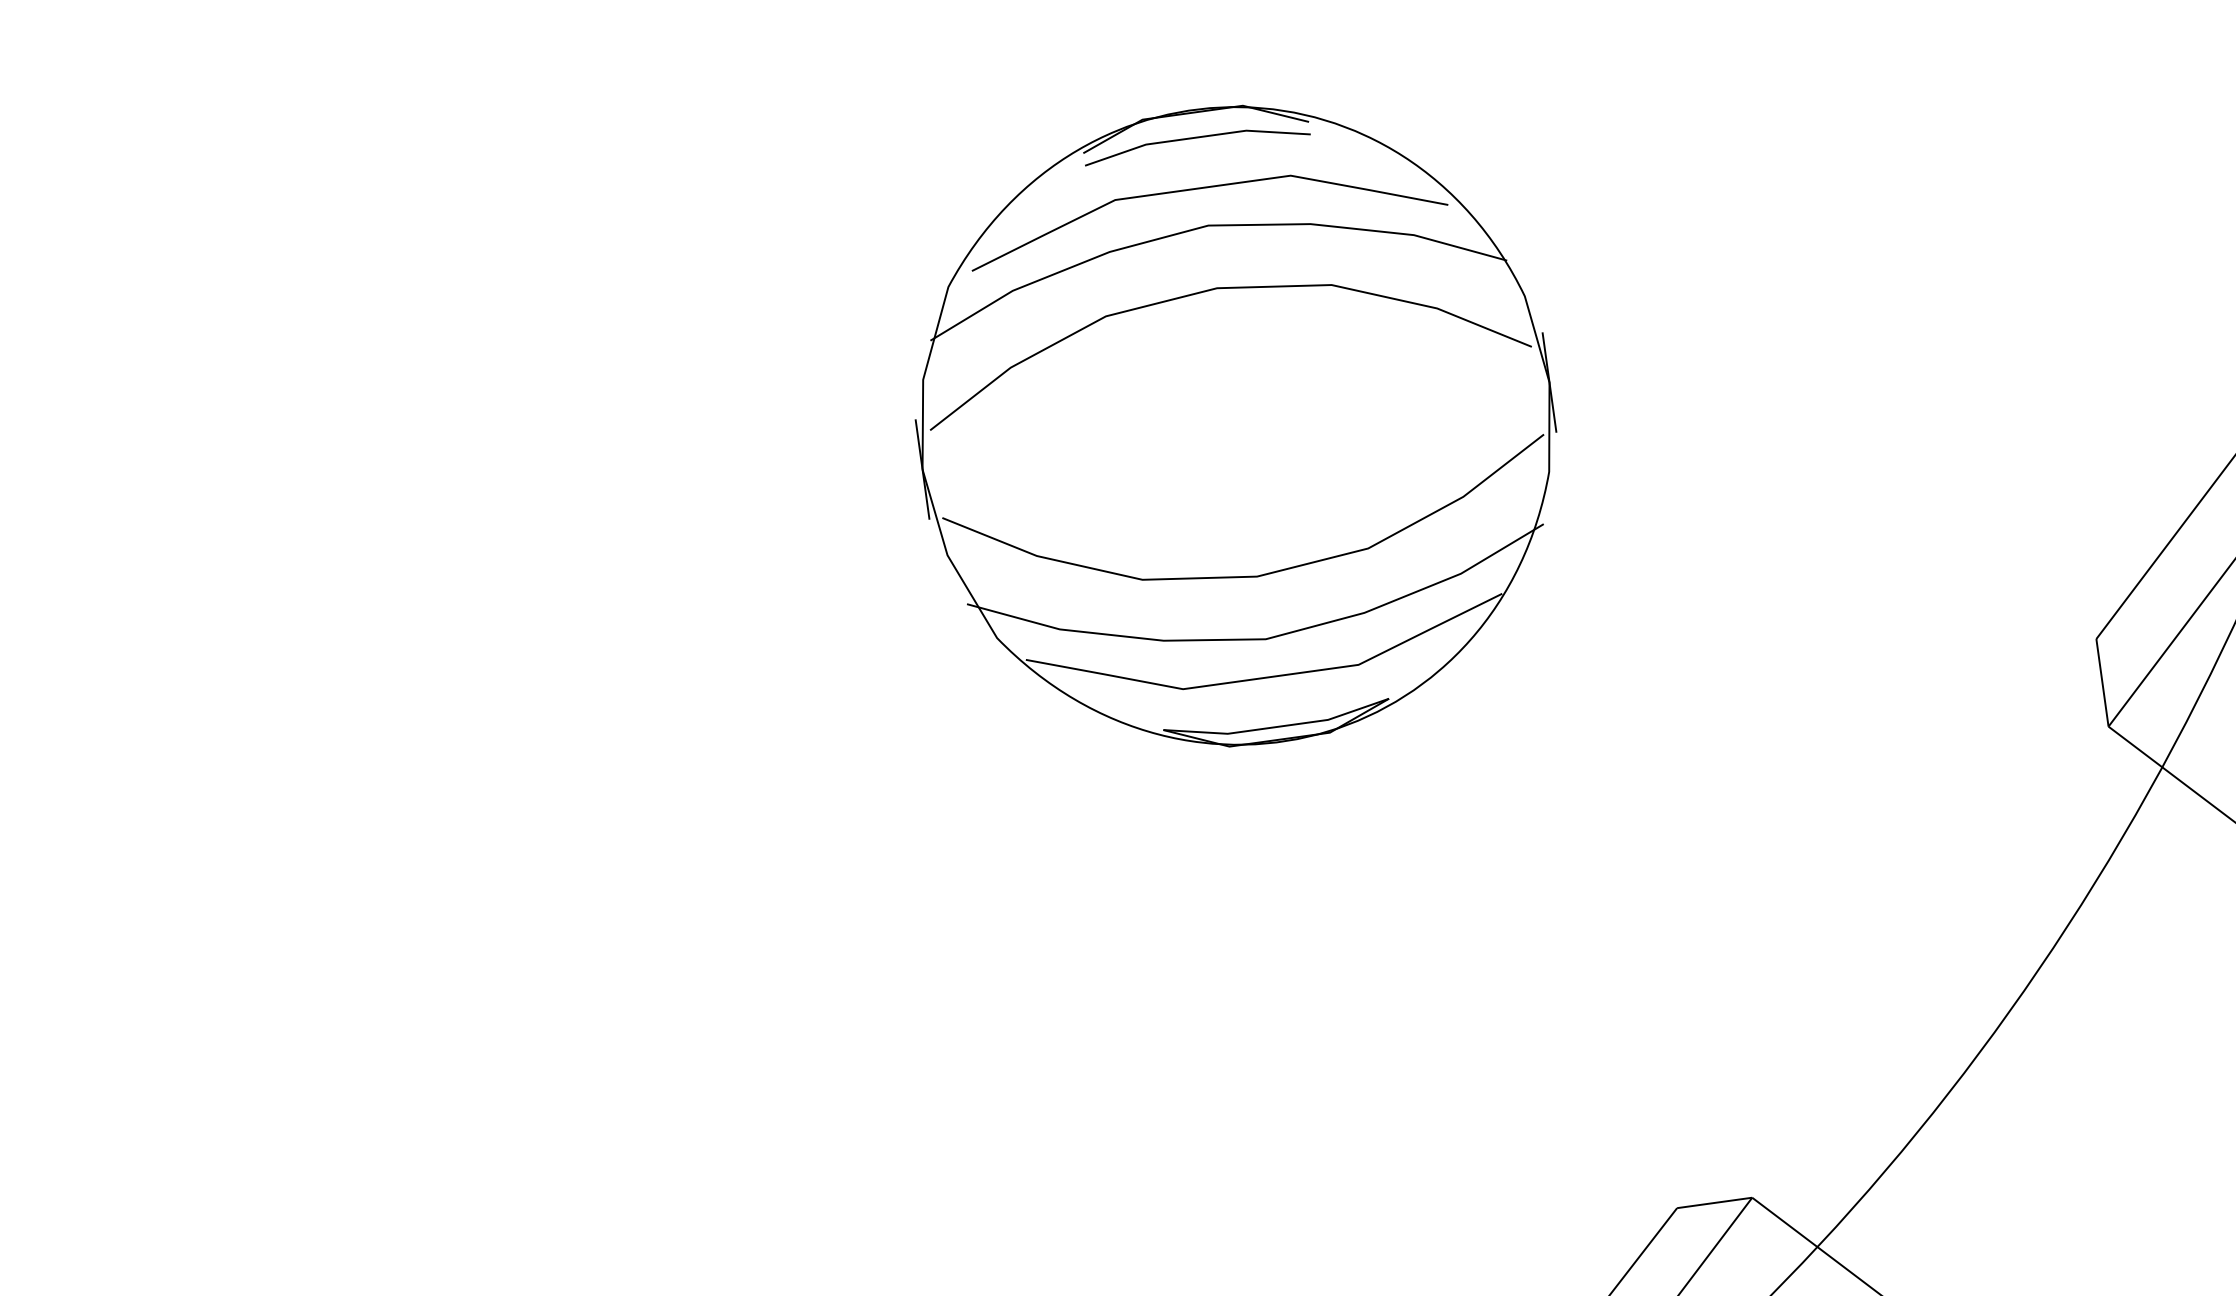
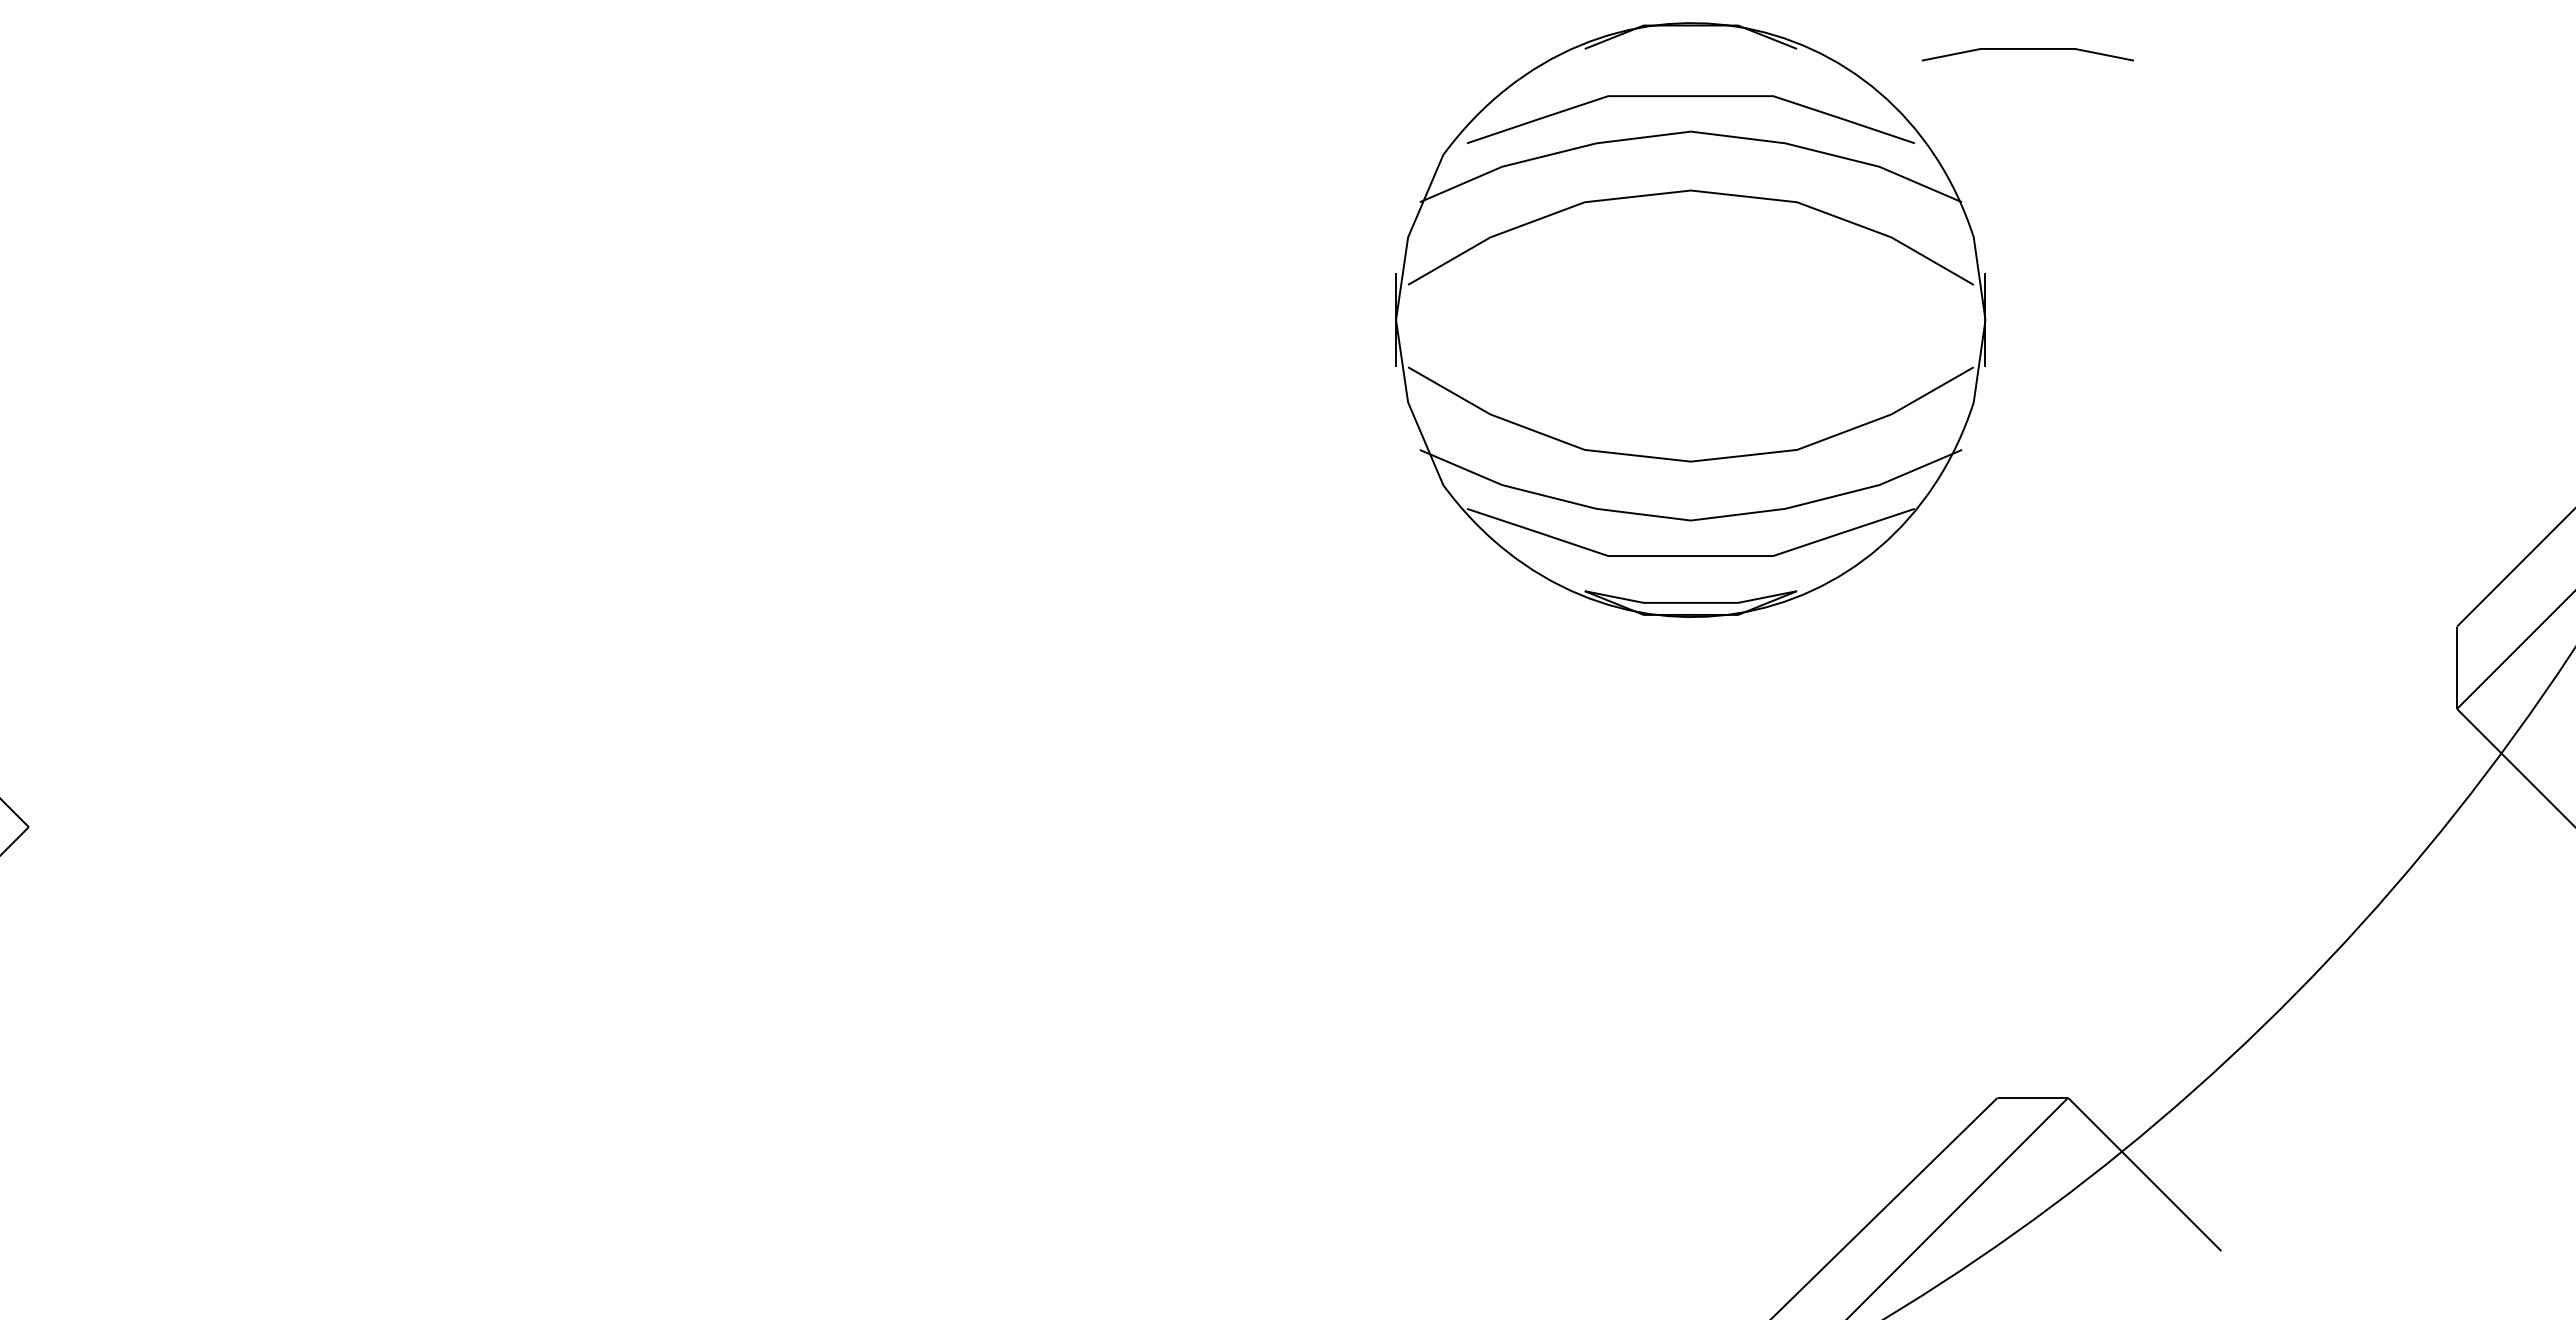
curve: (1195, 138) -> (2027, 49), moved

